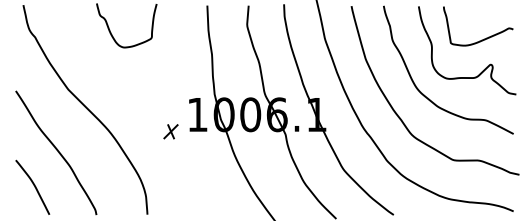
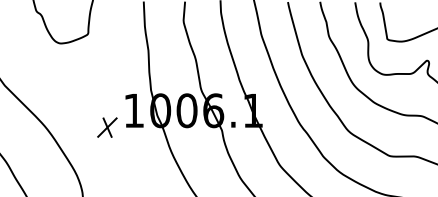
part: (170, 131) -> (106, 127), size x1.4

